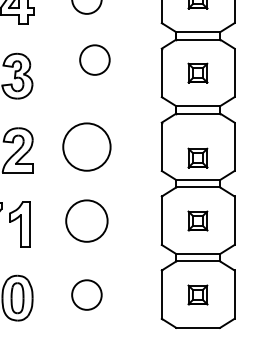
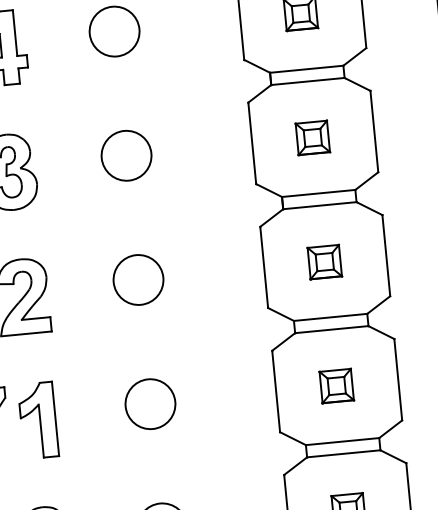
circle: (94, 59) -> (125, 154), moved
circle: (86, 146) -> (137, 279), size x0.62
part: (197, 157) -> (324, 261), moved
circle: (86, 220) -> (149, 403), size x0.71

